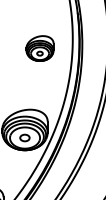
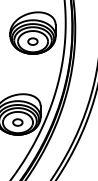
part: (39, 48) -> (32, 33), size x1.67

